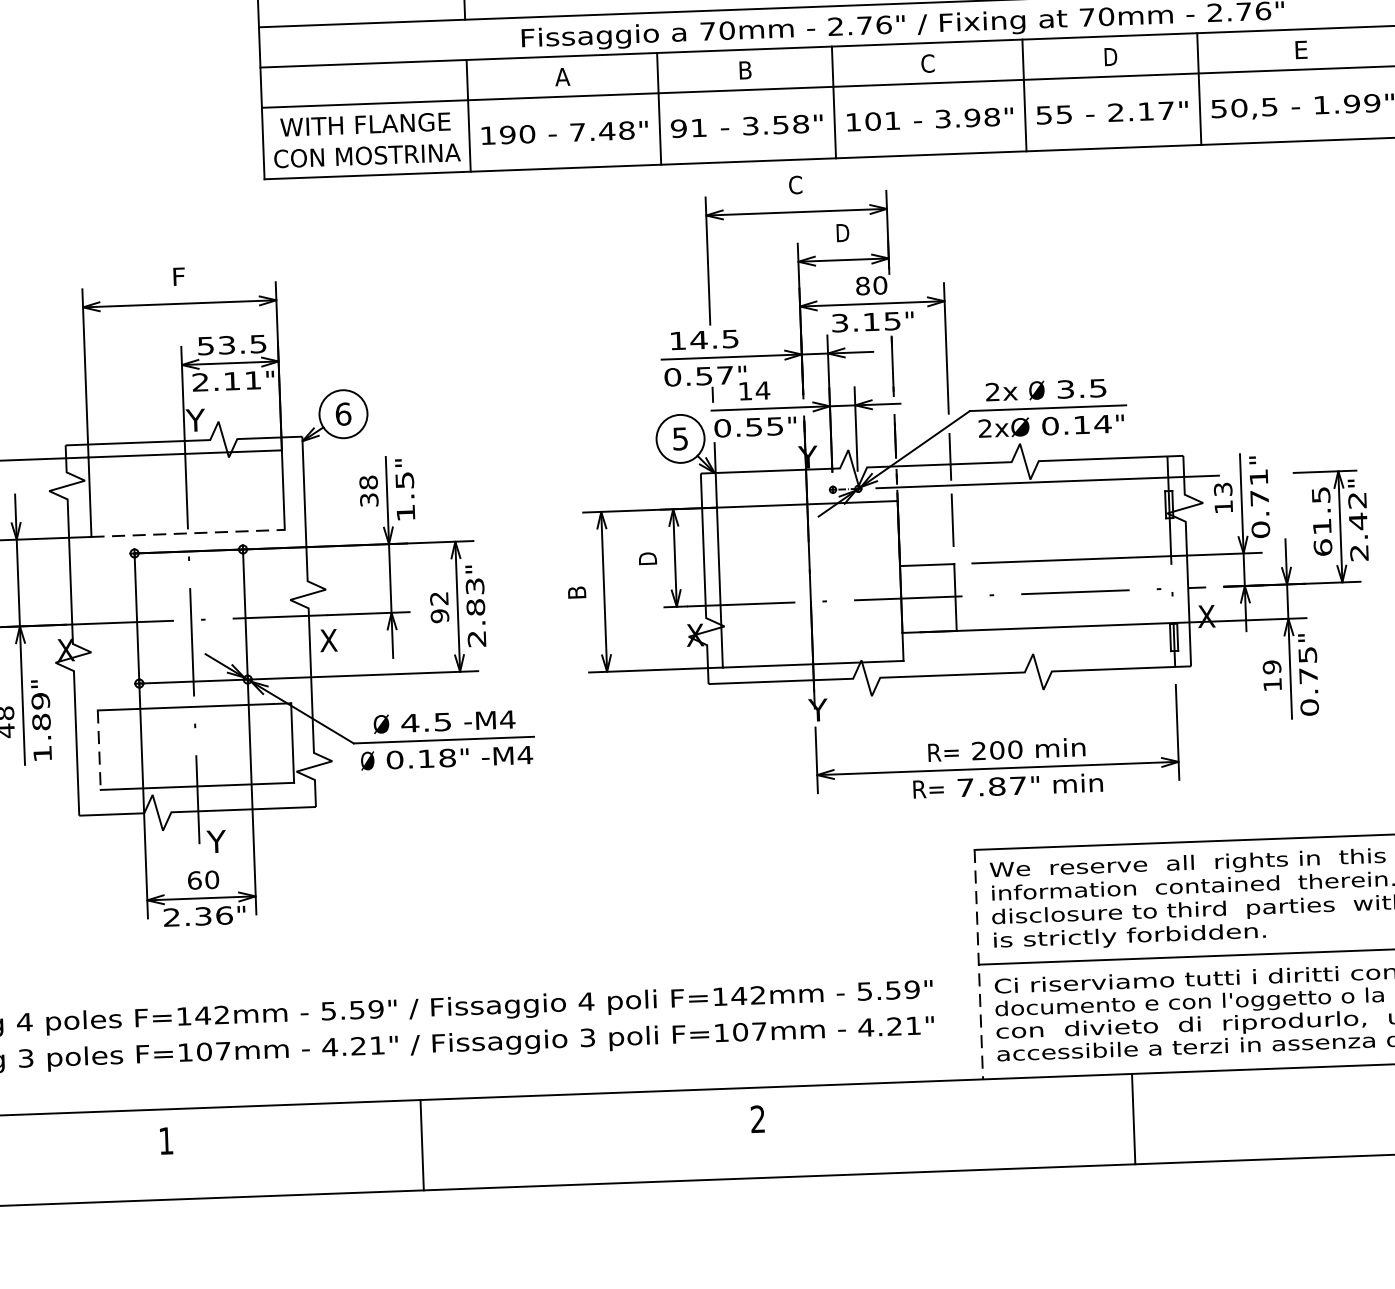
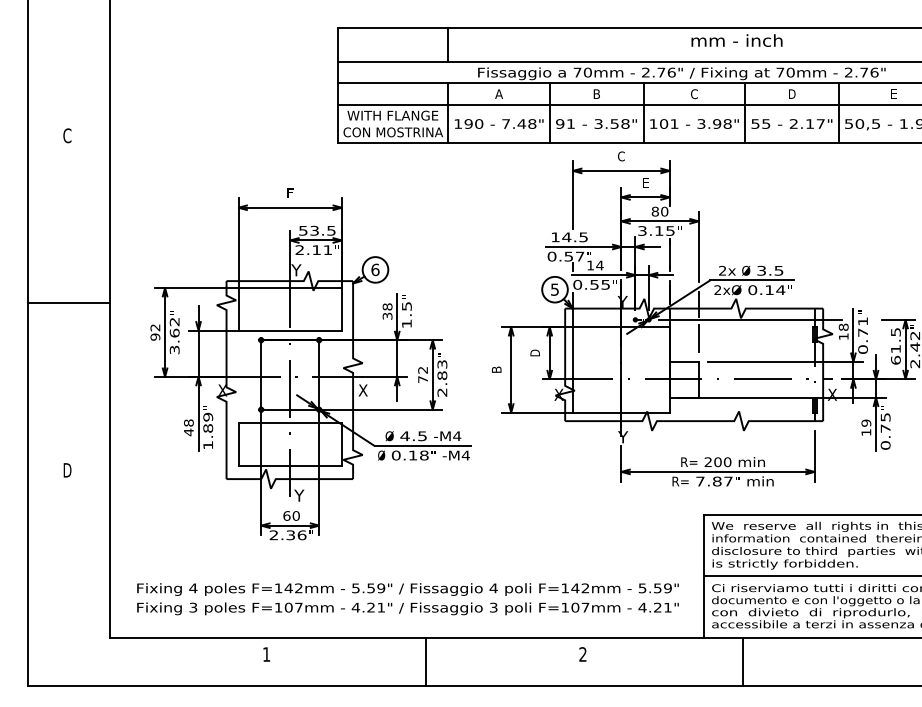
text: (842, 232) -> (645, 182), D -> E
text: (1222, 487) -> (843, 326), 13 -> 18
line: (188, 533) -> (290, 330), dashed -> solid
text: (438, 615) -> (422, 379), 92 -> 72
line: (99, 752) -> (238, 445), dashed -> solid
line: (977, 965) -> (703, 576), dashed -> solid
line: (1133, 1118) -> (742, 661), moved
line: (422, 1144) -> (426, 661), moved

